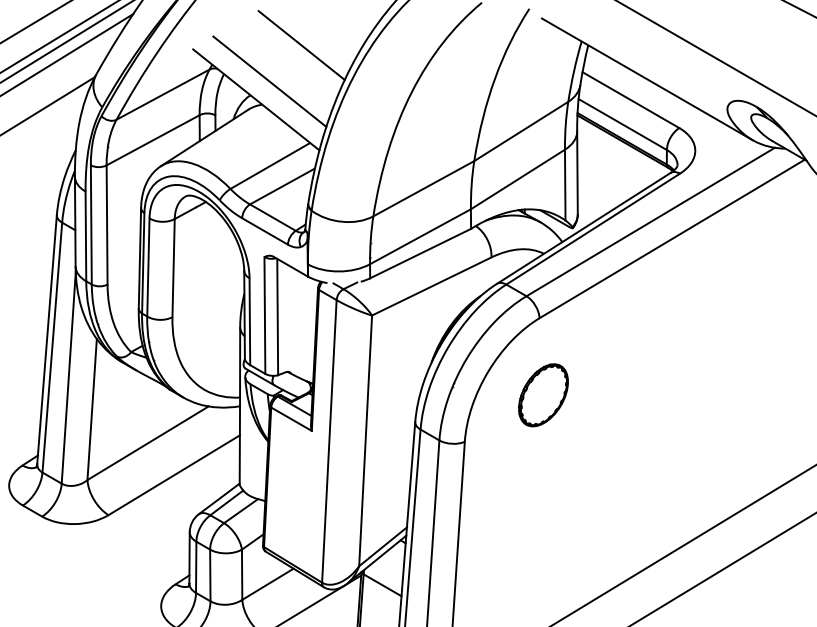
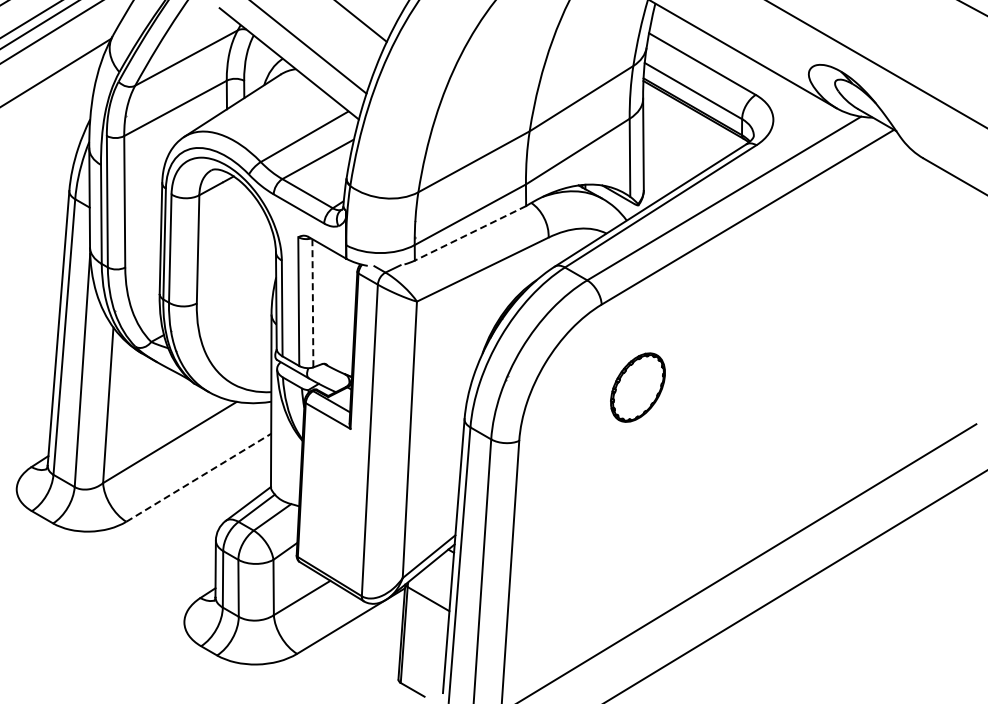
line: (420, 253) -> (470, 233), solid -> dashed
line: (277, 317) -> (312, 303), solid -> dashed
part: (543, 395) -> (637, 387), moved
line: (173, 474) -> (198, 477), solid -> dashed

